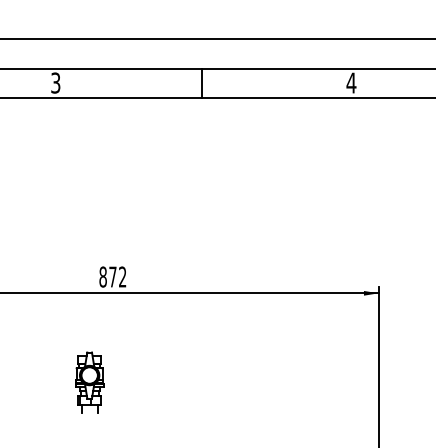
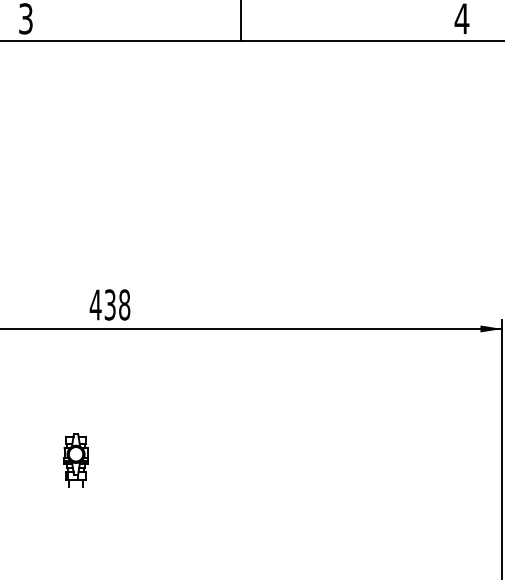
text: (112, 276) -> (109, 304), 872 -> 438
part: (89, 382) -> (75, 460), size x0.6

